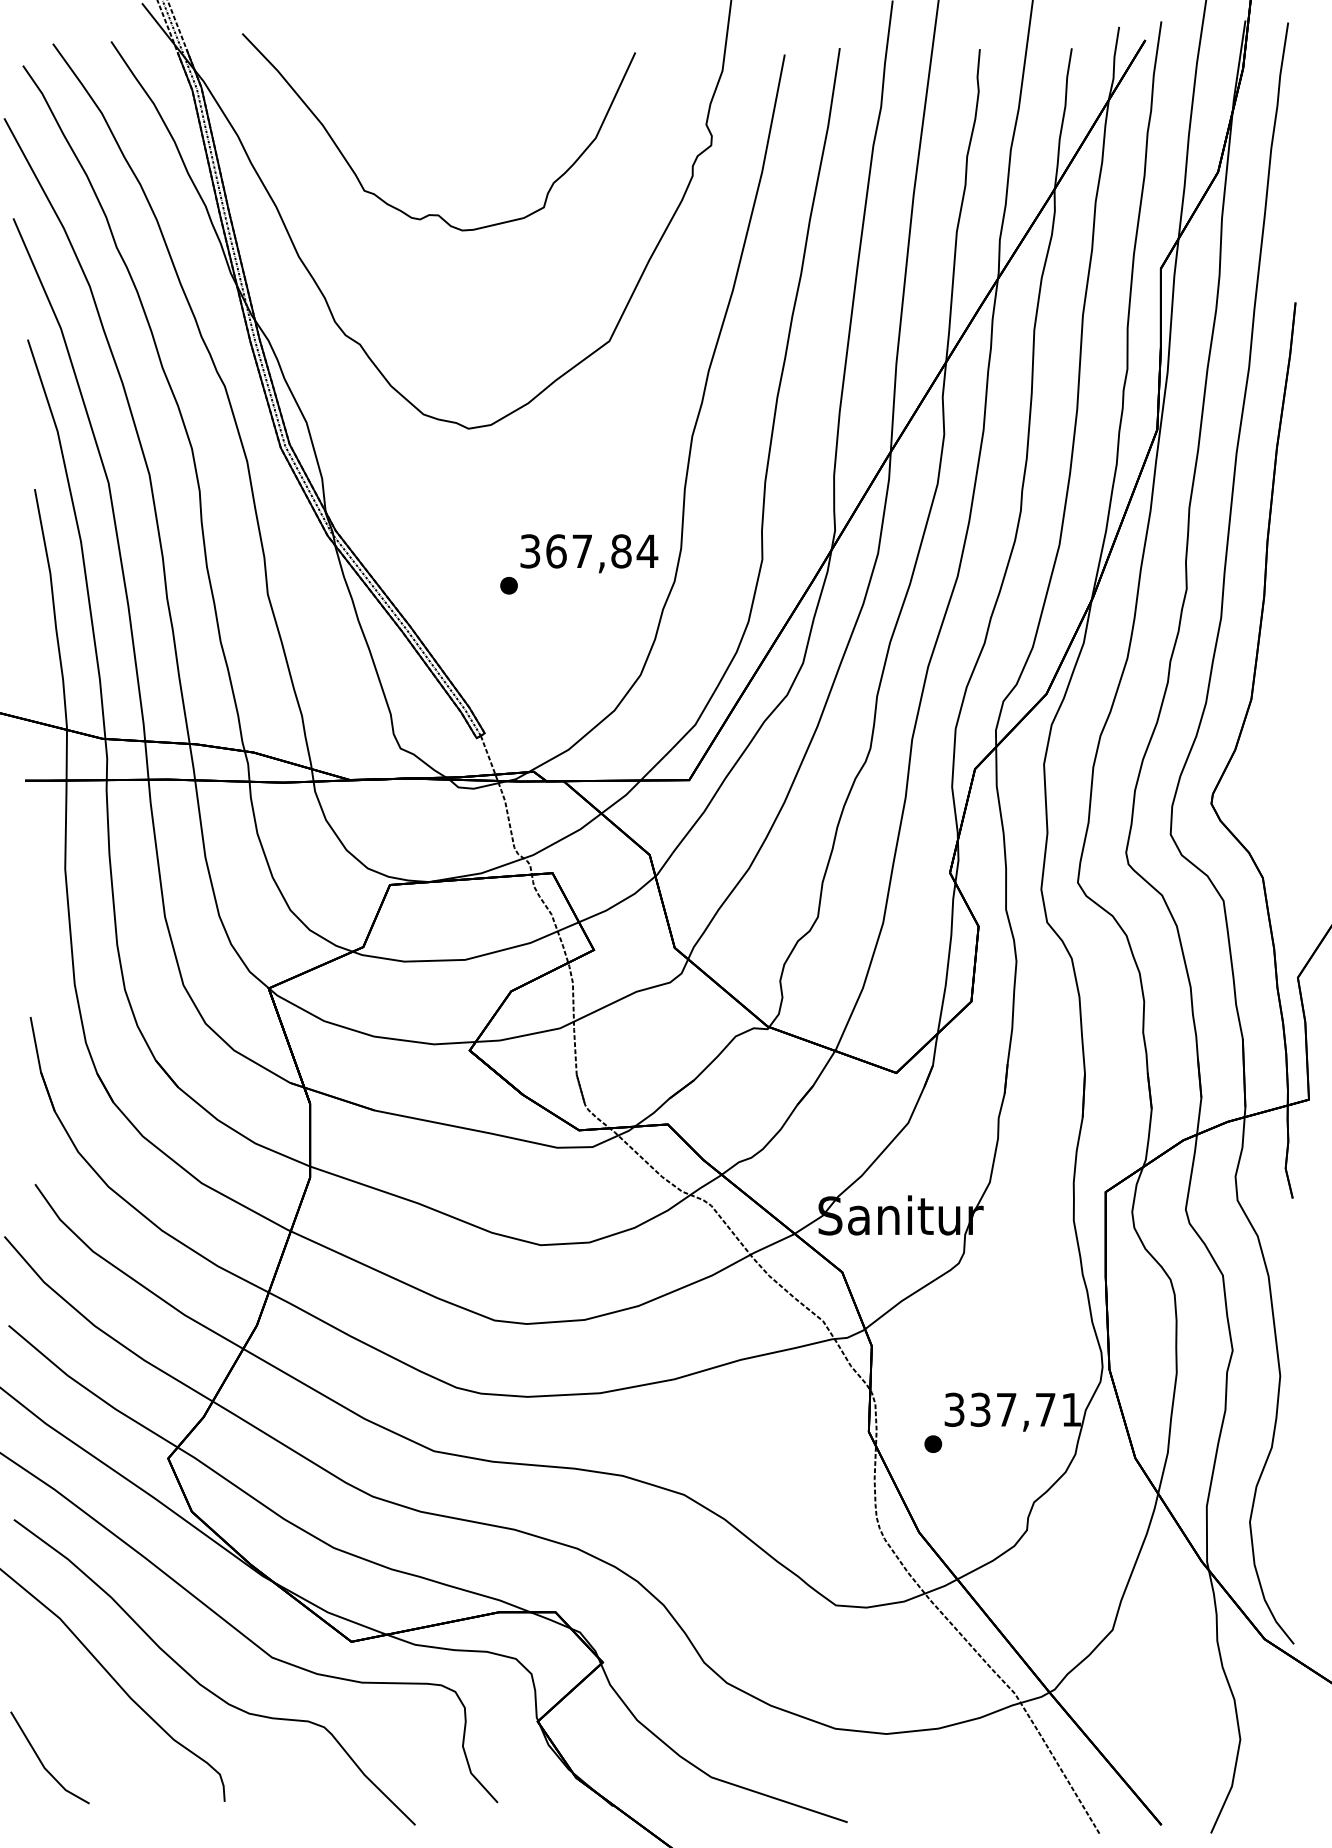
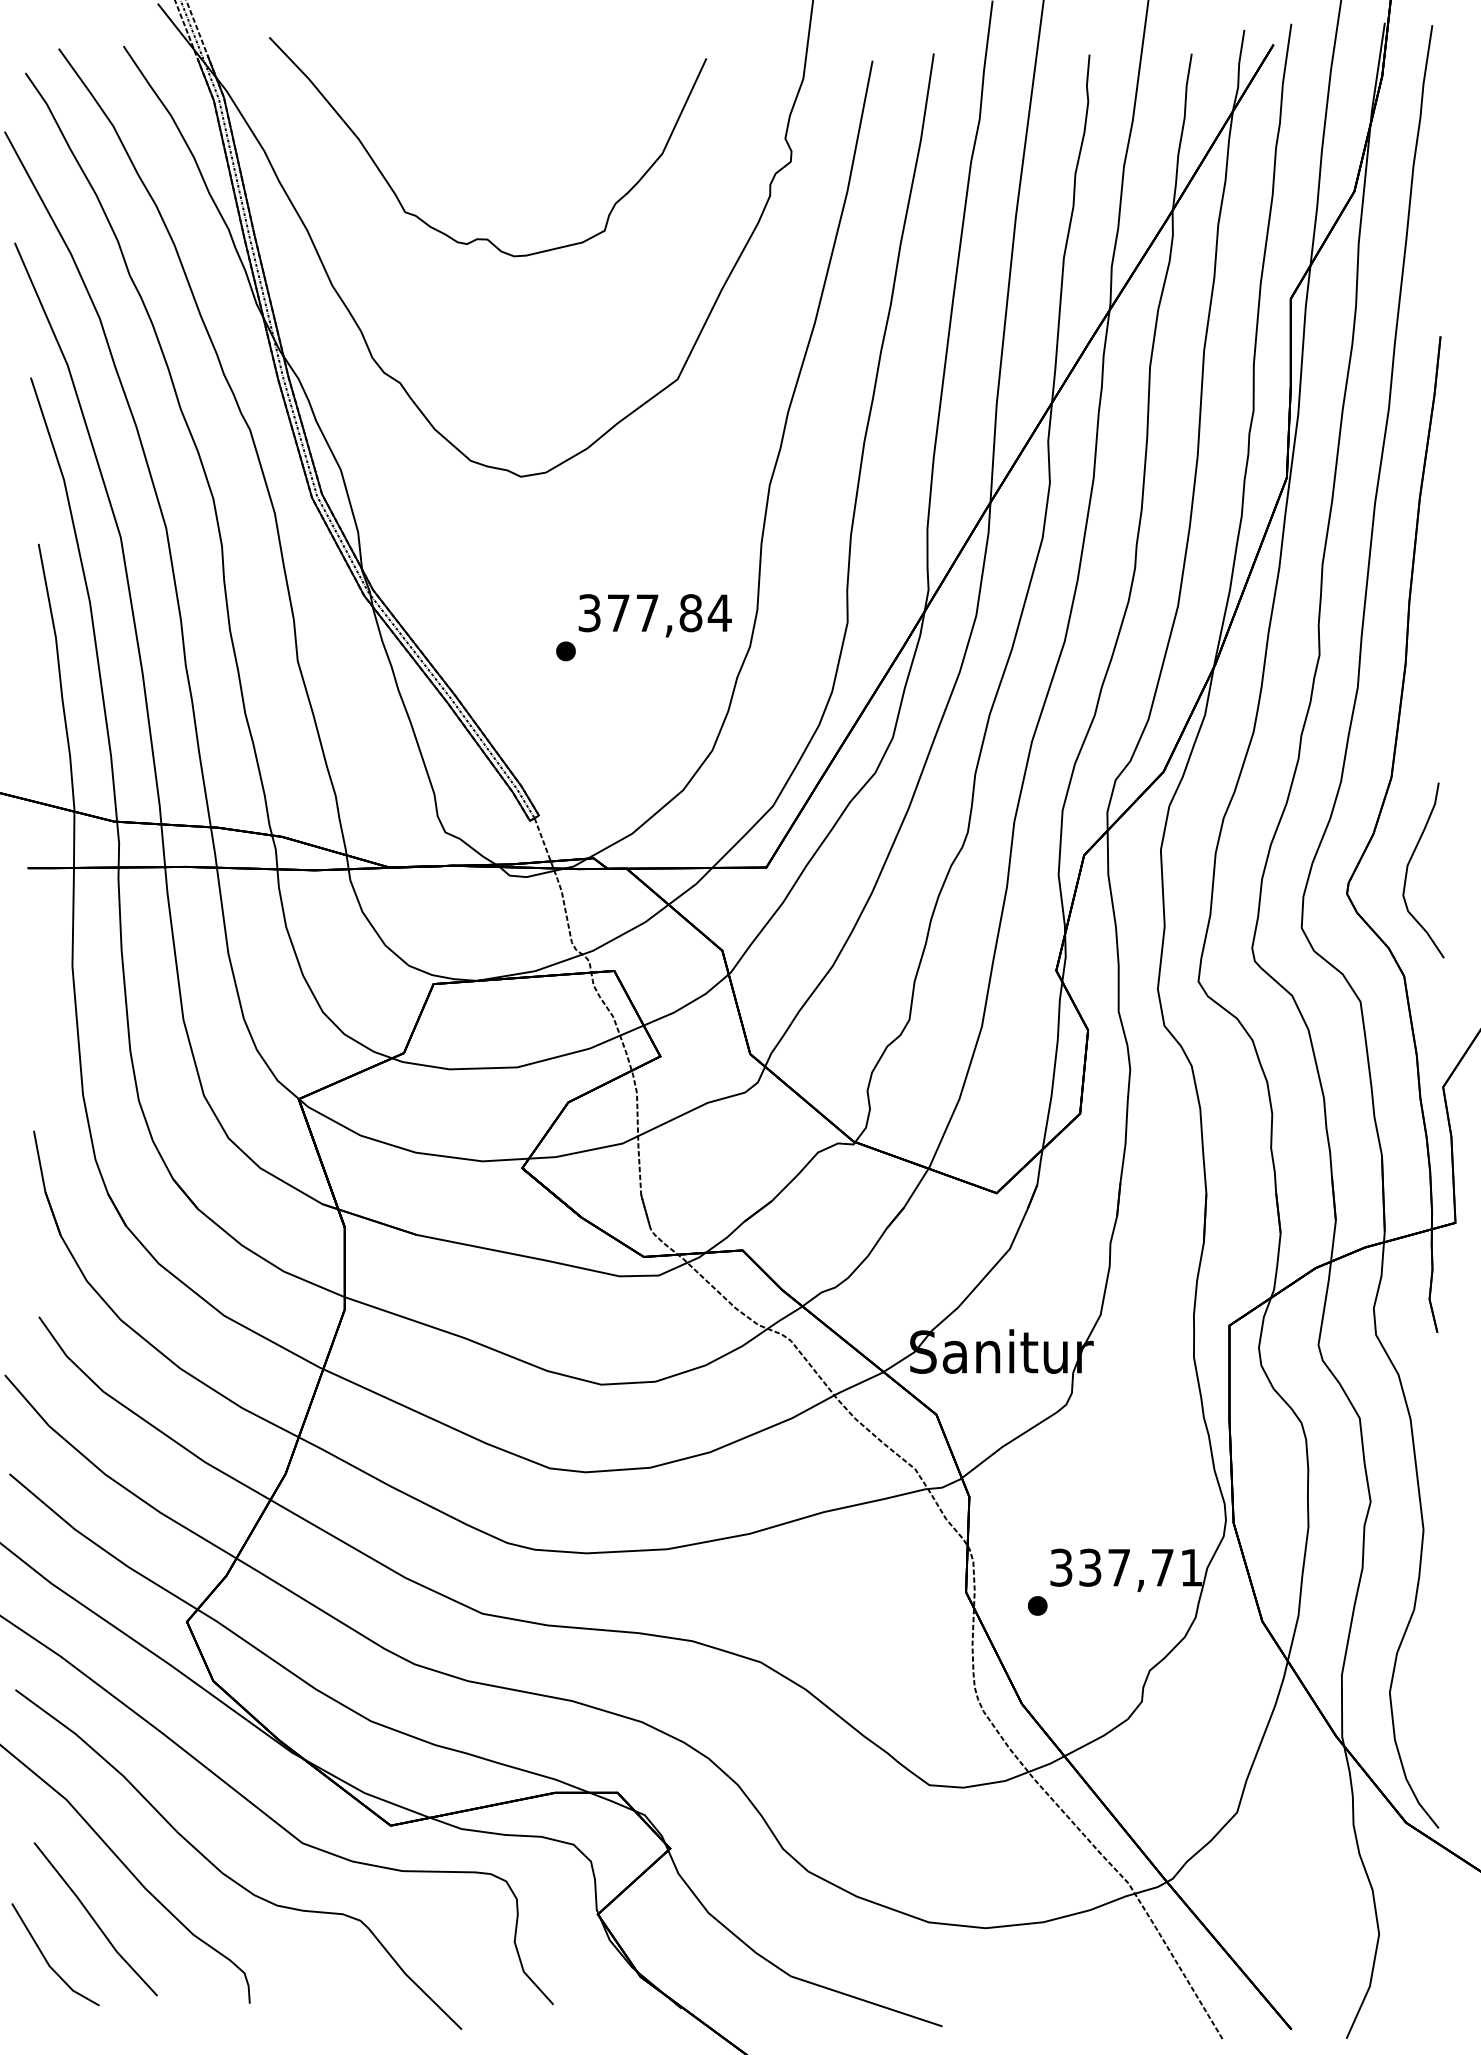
text: (556, 551) -> (618, 613), 367,84 -> 377,84
part: (1267, 777) -> (1409, 864), added
part: (85, 1726) -> (95, 1919), added

